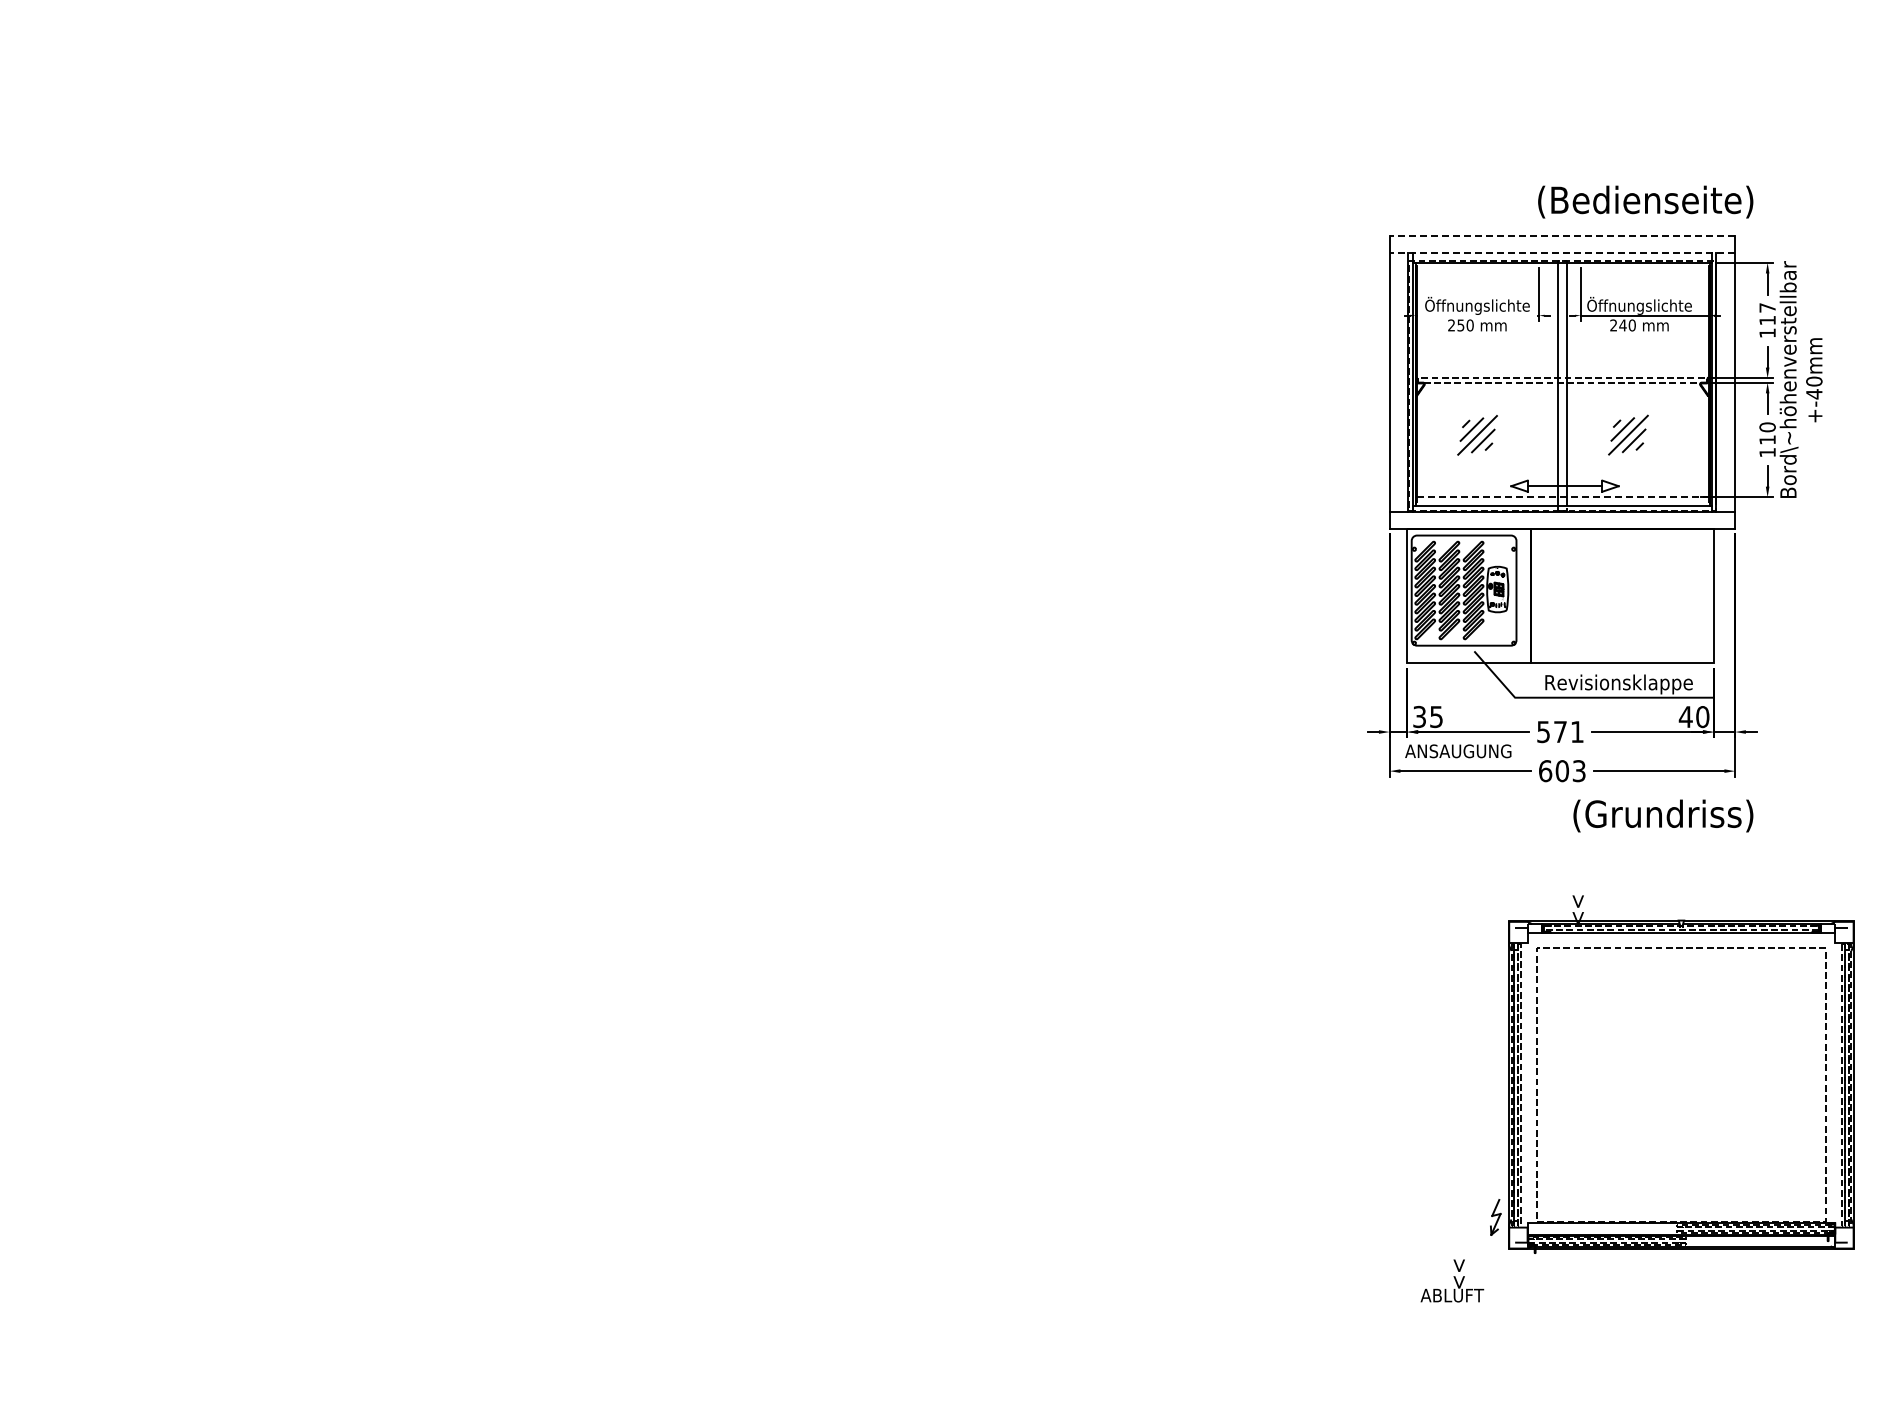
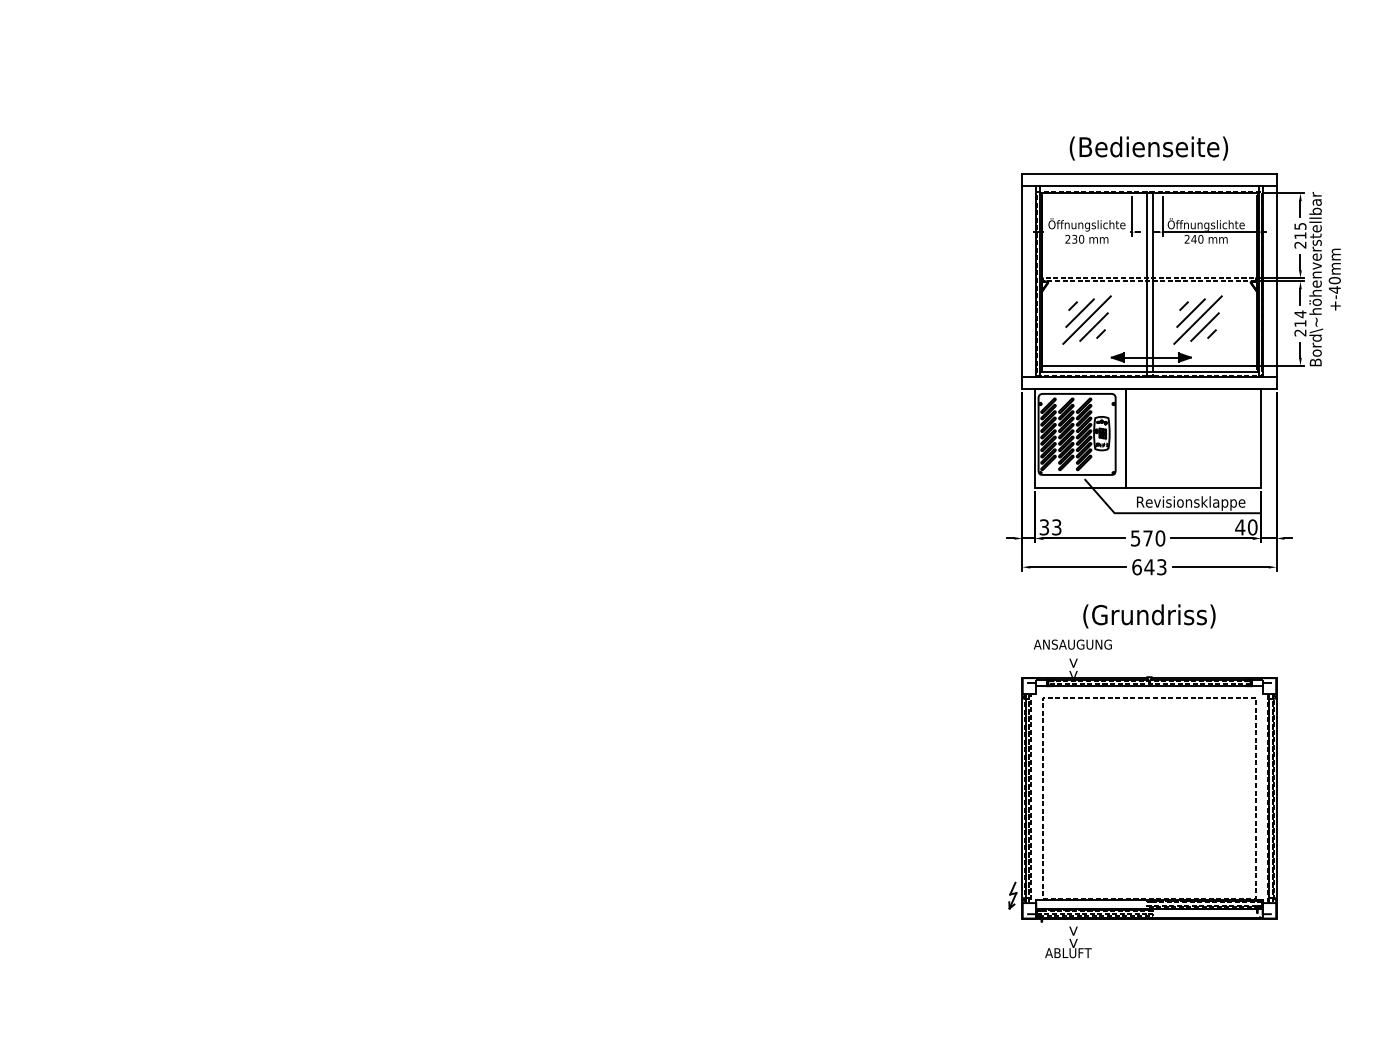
text: (1645, 201) -> (1148, 148), moved
line: (1562, 236) -> (1149, 173), dashed -> solid
line: (1562, 253) -> (1149, 186), dashed -> solid
text: (1767, 320) -> (1300, 235), 117 -> 215
text: (1460, 324) -> (1074, 238), 250 -> 230
part: (1628, 434) -> (1198, 319), size x1.67
part: (1477, 435) -> (1086, 320), size x1.67
text: (1767, 439) -> (1300, 323), 110 -> 214
fill: (1519, 485) -> (1117, 357), added
fill: (1610, 485) -> (1184, 357), added
line: (1563, 497) -> (1150, 365), dashed -> solid
text: (1436, 716) -> (1056, 527), 35 -> 33
text: (1576, 732) -> (1159, 538), 571 -> 570
text: (1458, 751) -> (1072, 644), moved
text: (1562, 771) -> (1149, 567), 603 -> 643
text: (1663, 815) -> (1149, 616), moved
part: (1672, 1074) -> (1142, 790), moved

